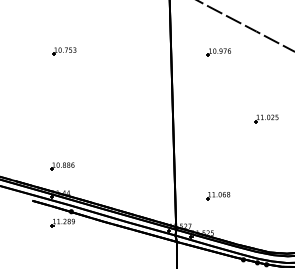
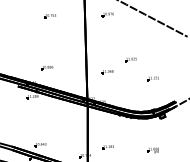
part: (62, 52) -> (49, 16), moved
part: (265, 118) -> (130, 59), moved
part: (62, 167) -> (47, 68), moved
part: (217, 196) -> (107, 72), moved

